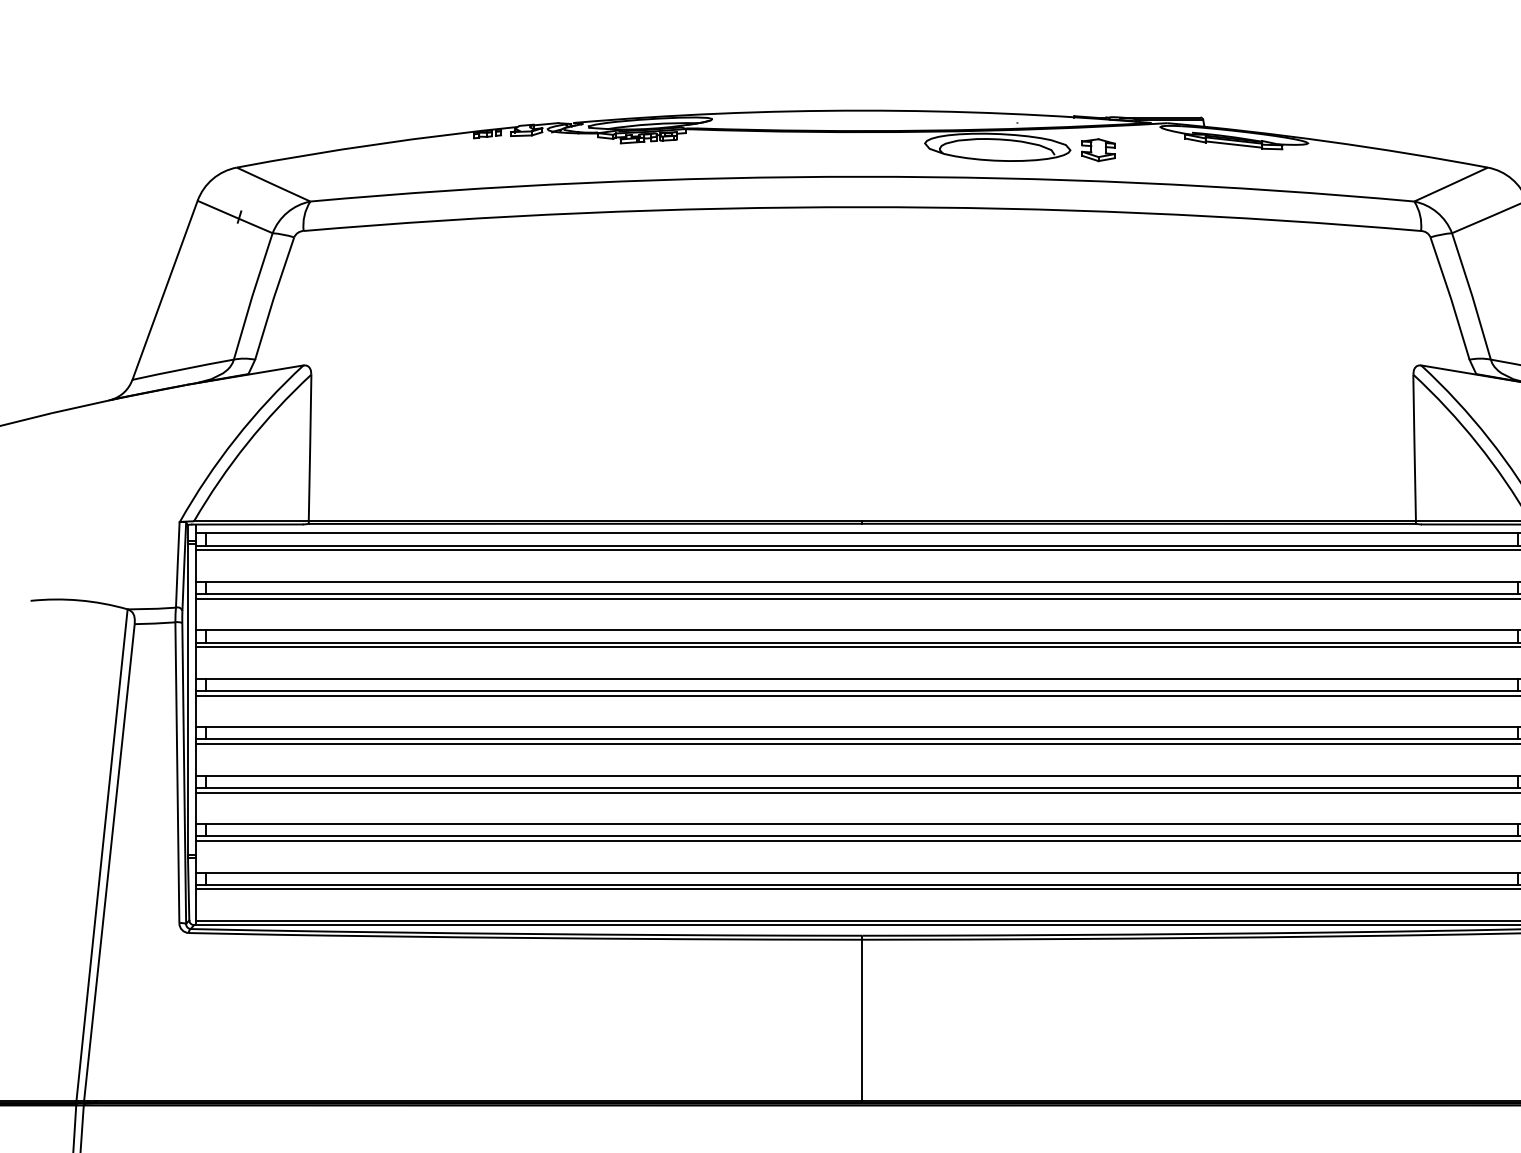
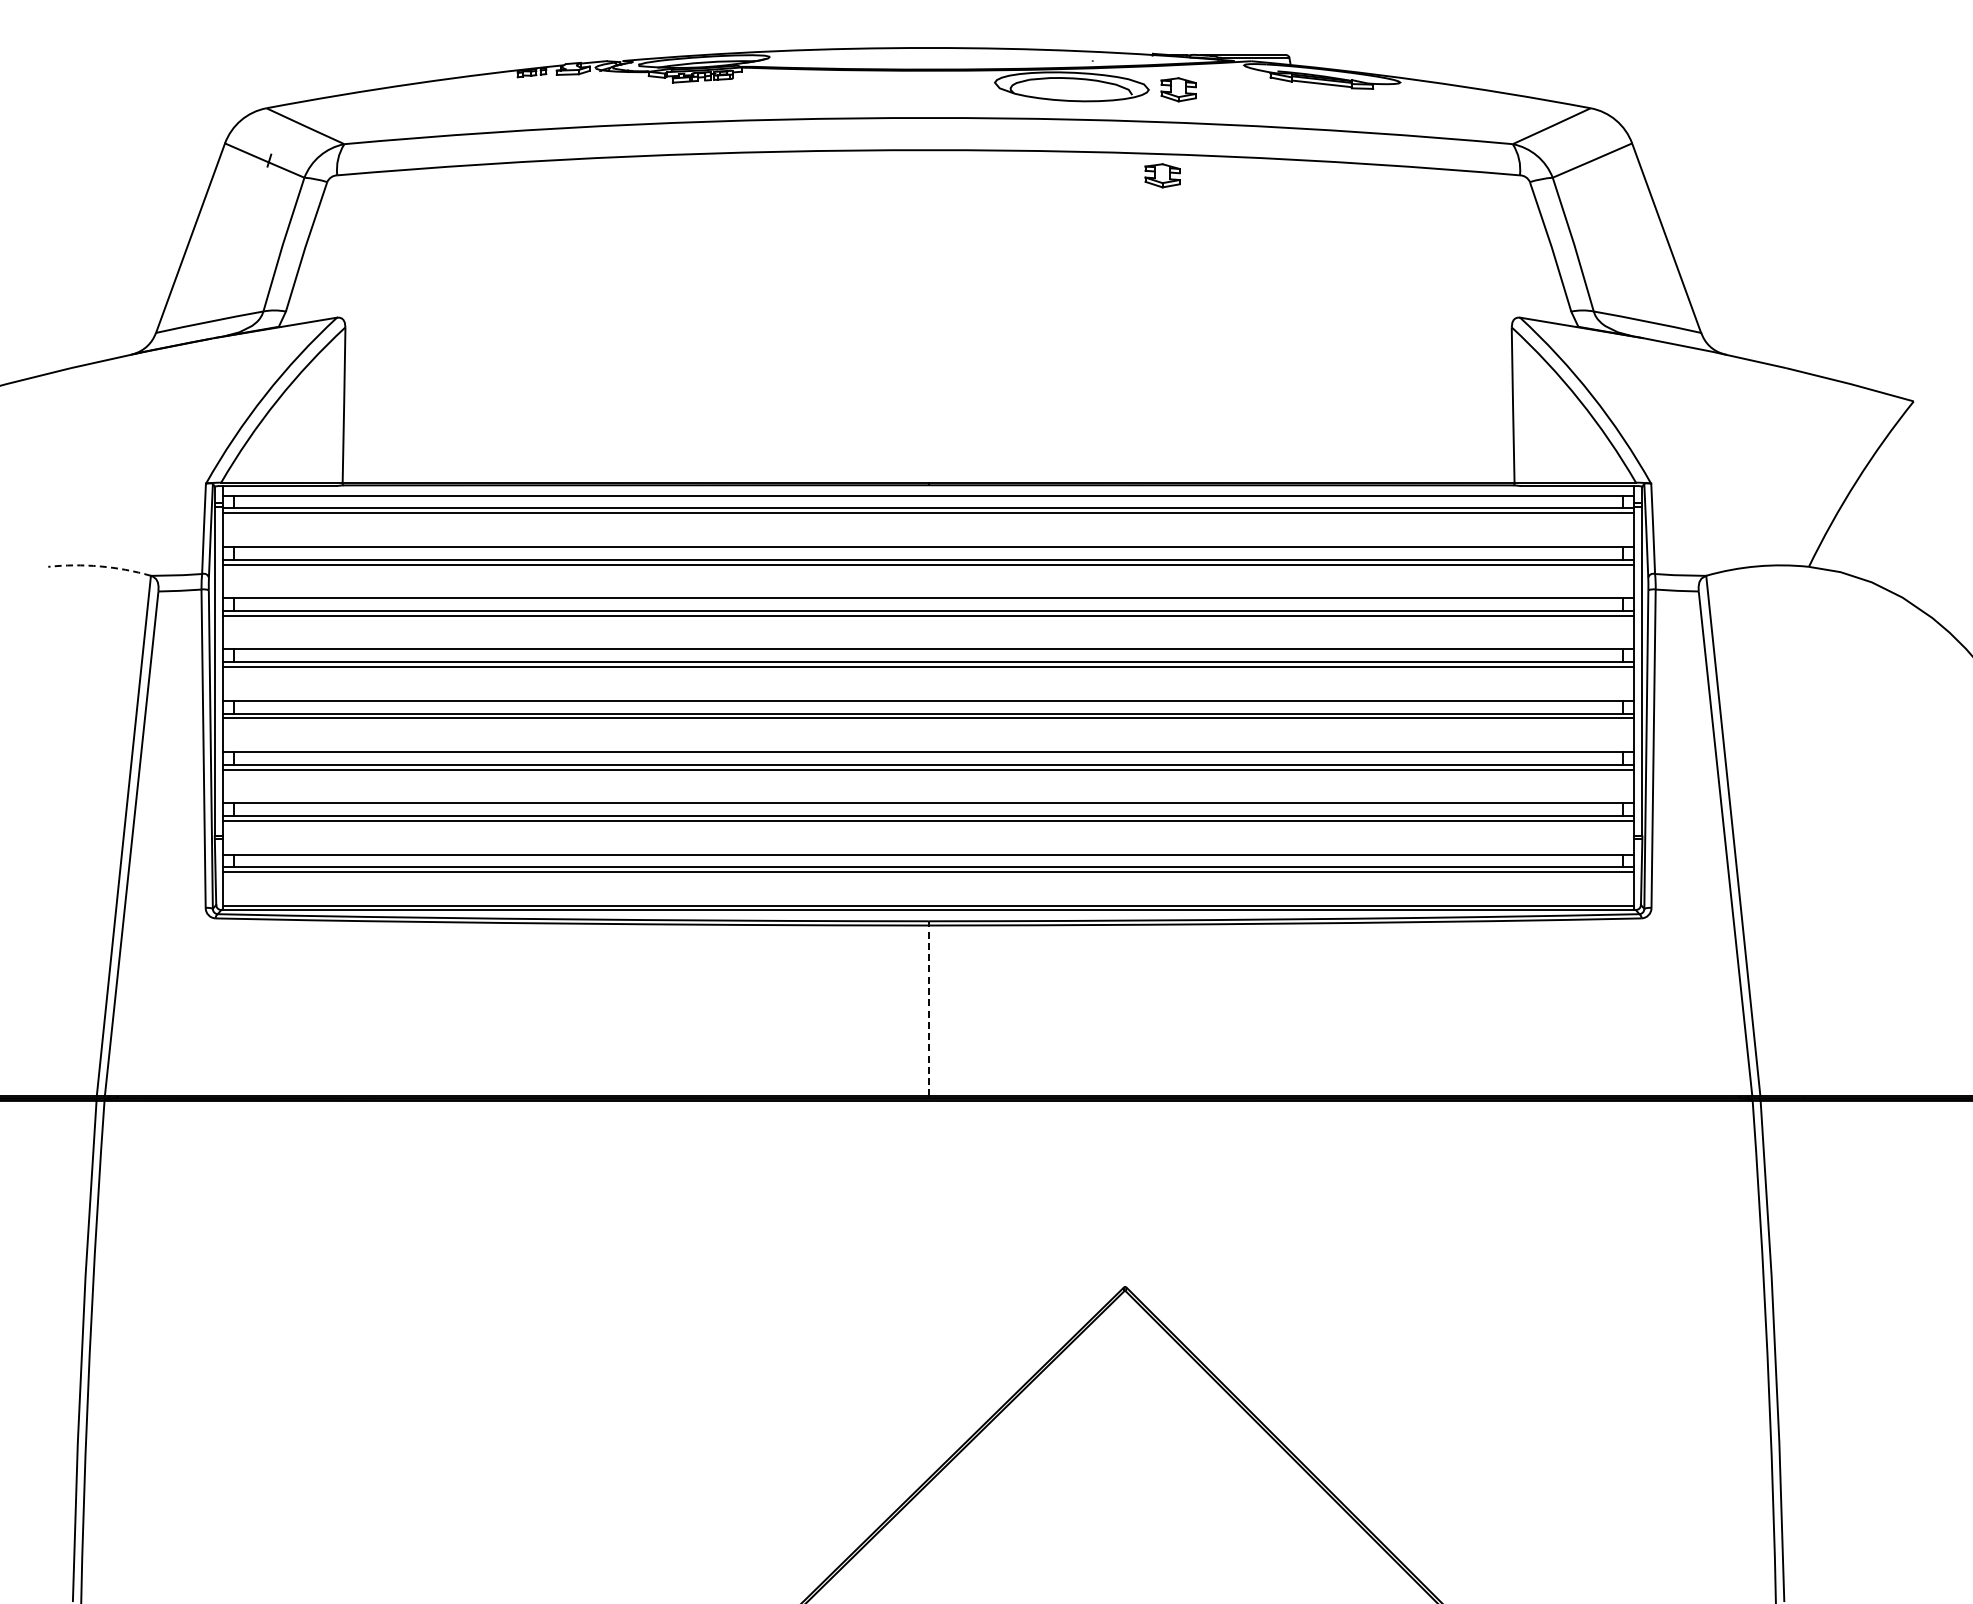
part: (1083, 231) -> (1162, 175), added
arc: (79, 600) -> (100, 566), solid -> dashed
line: (862, 1020) -> (928, 1010), solid -> dashed

